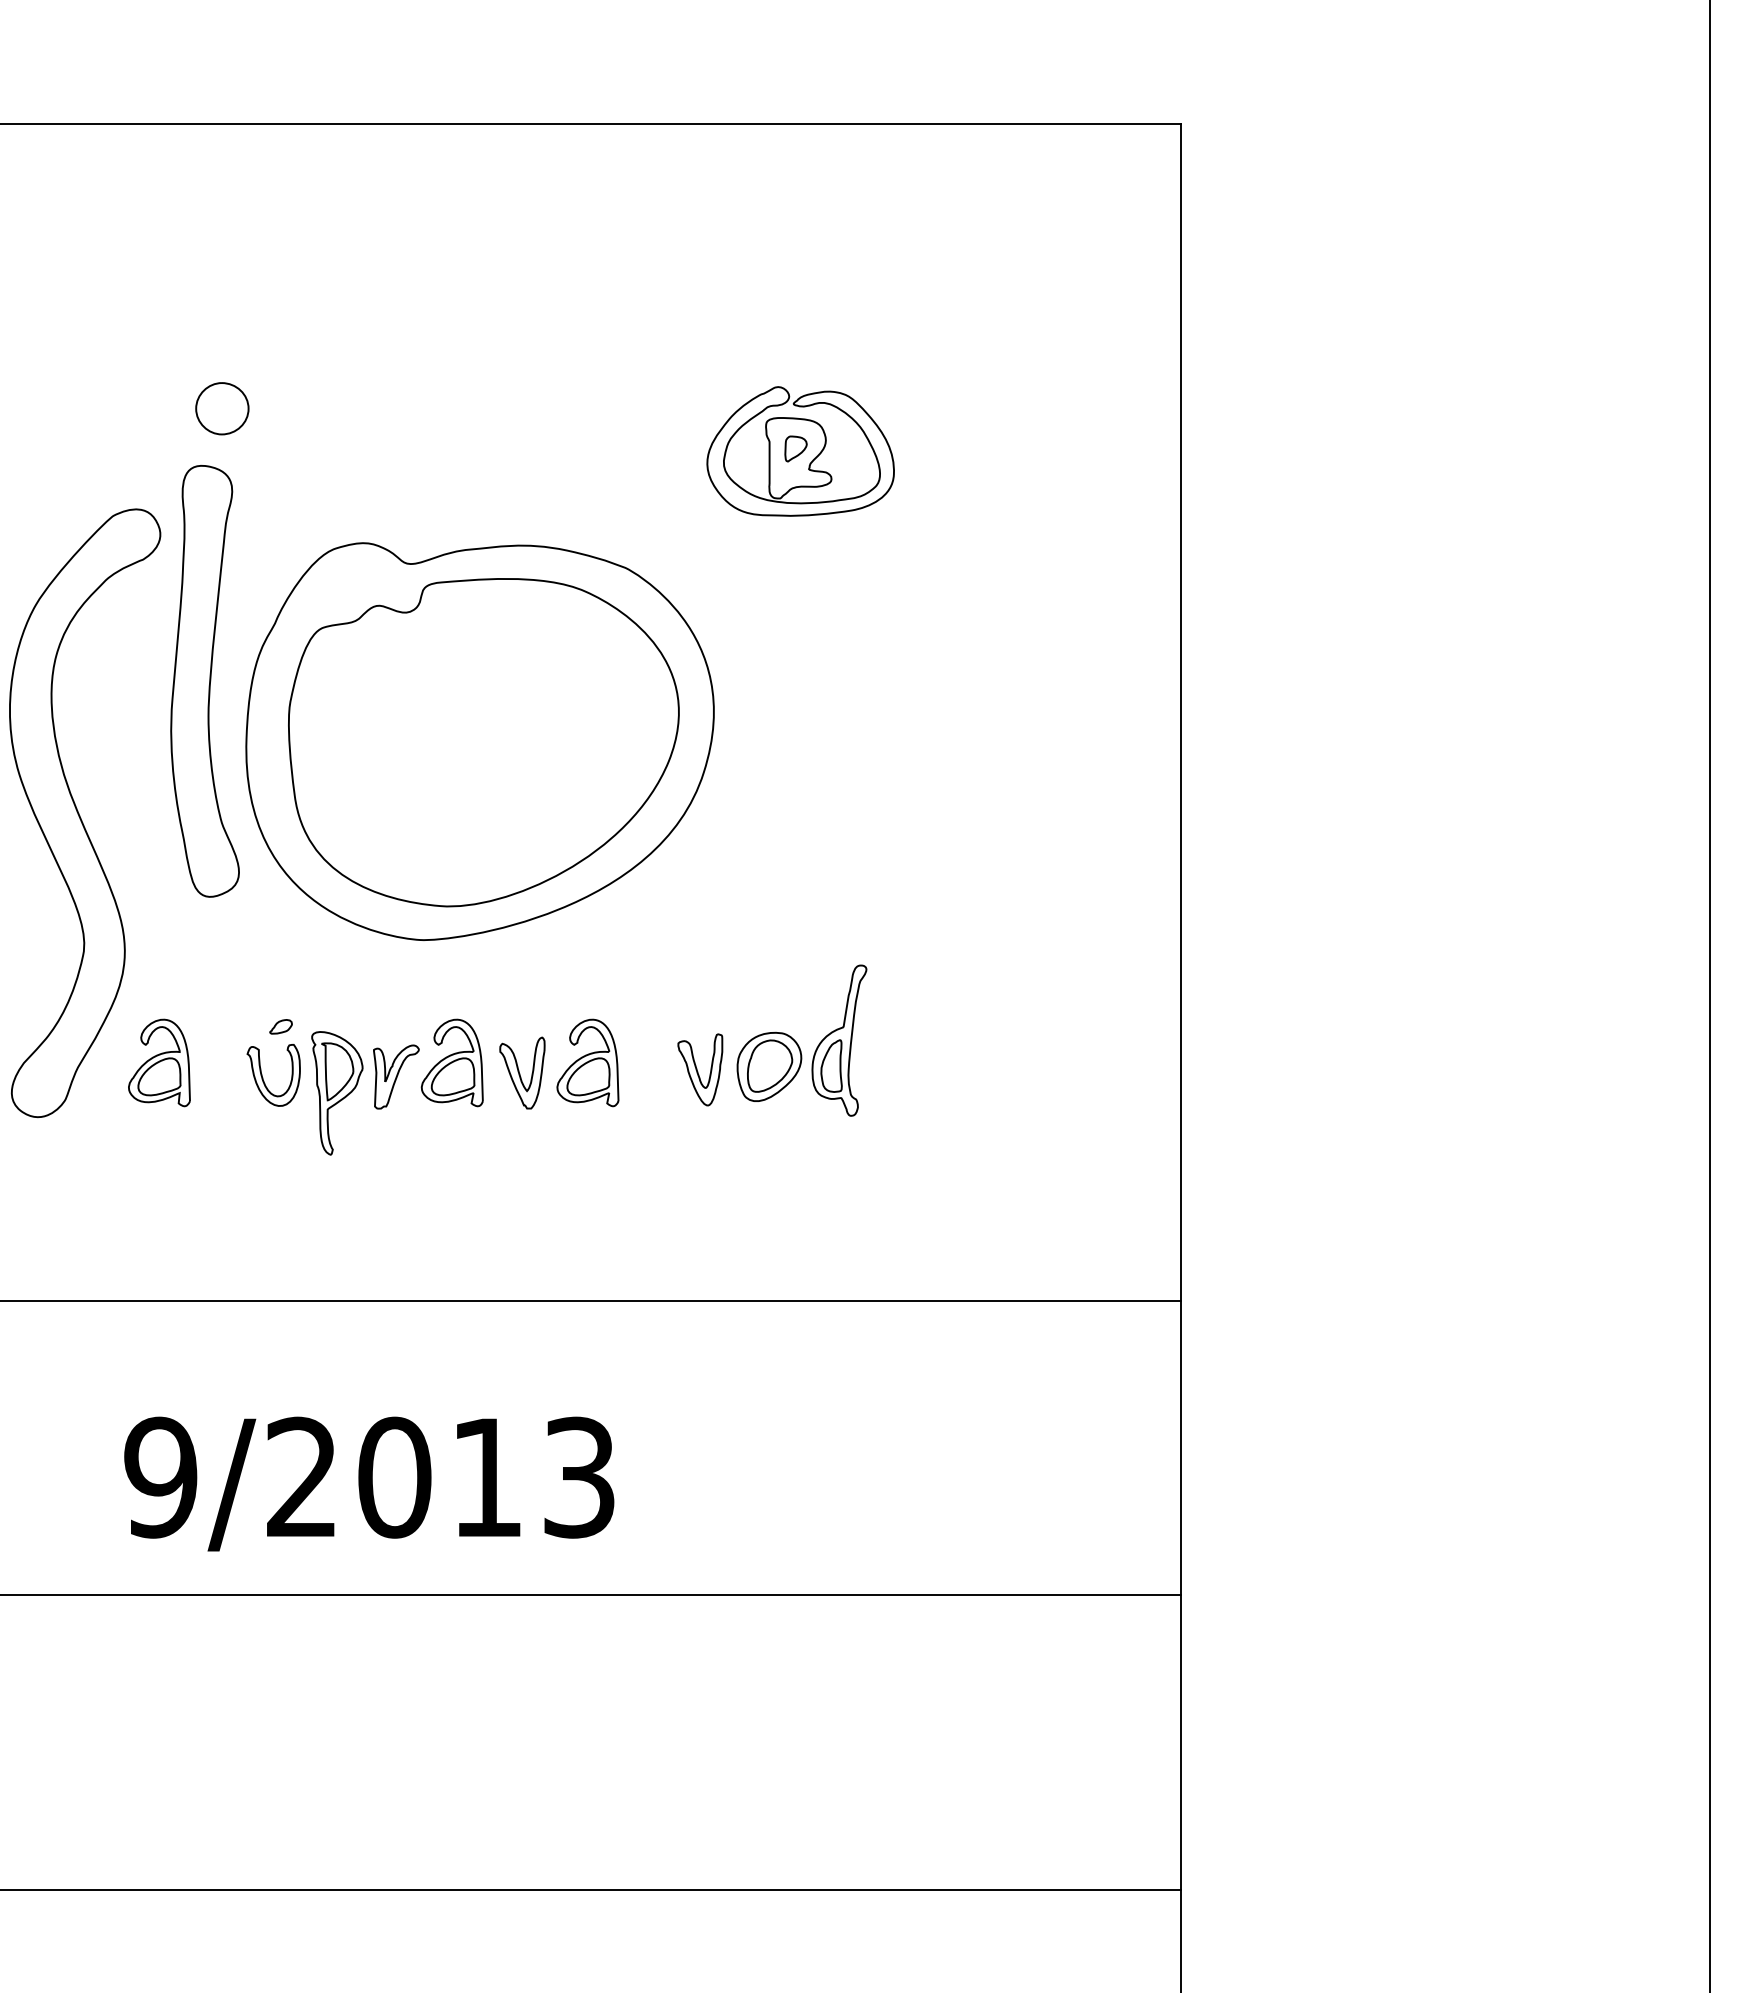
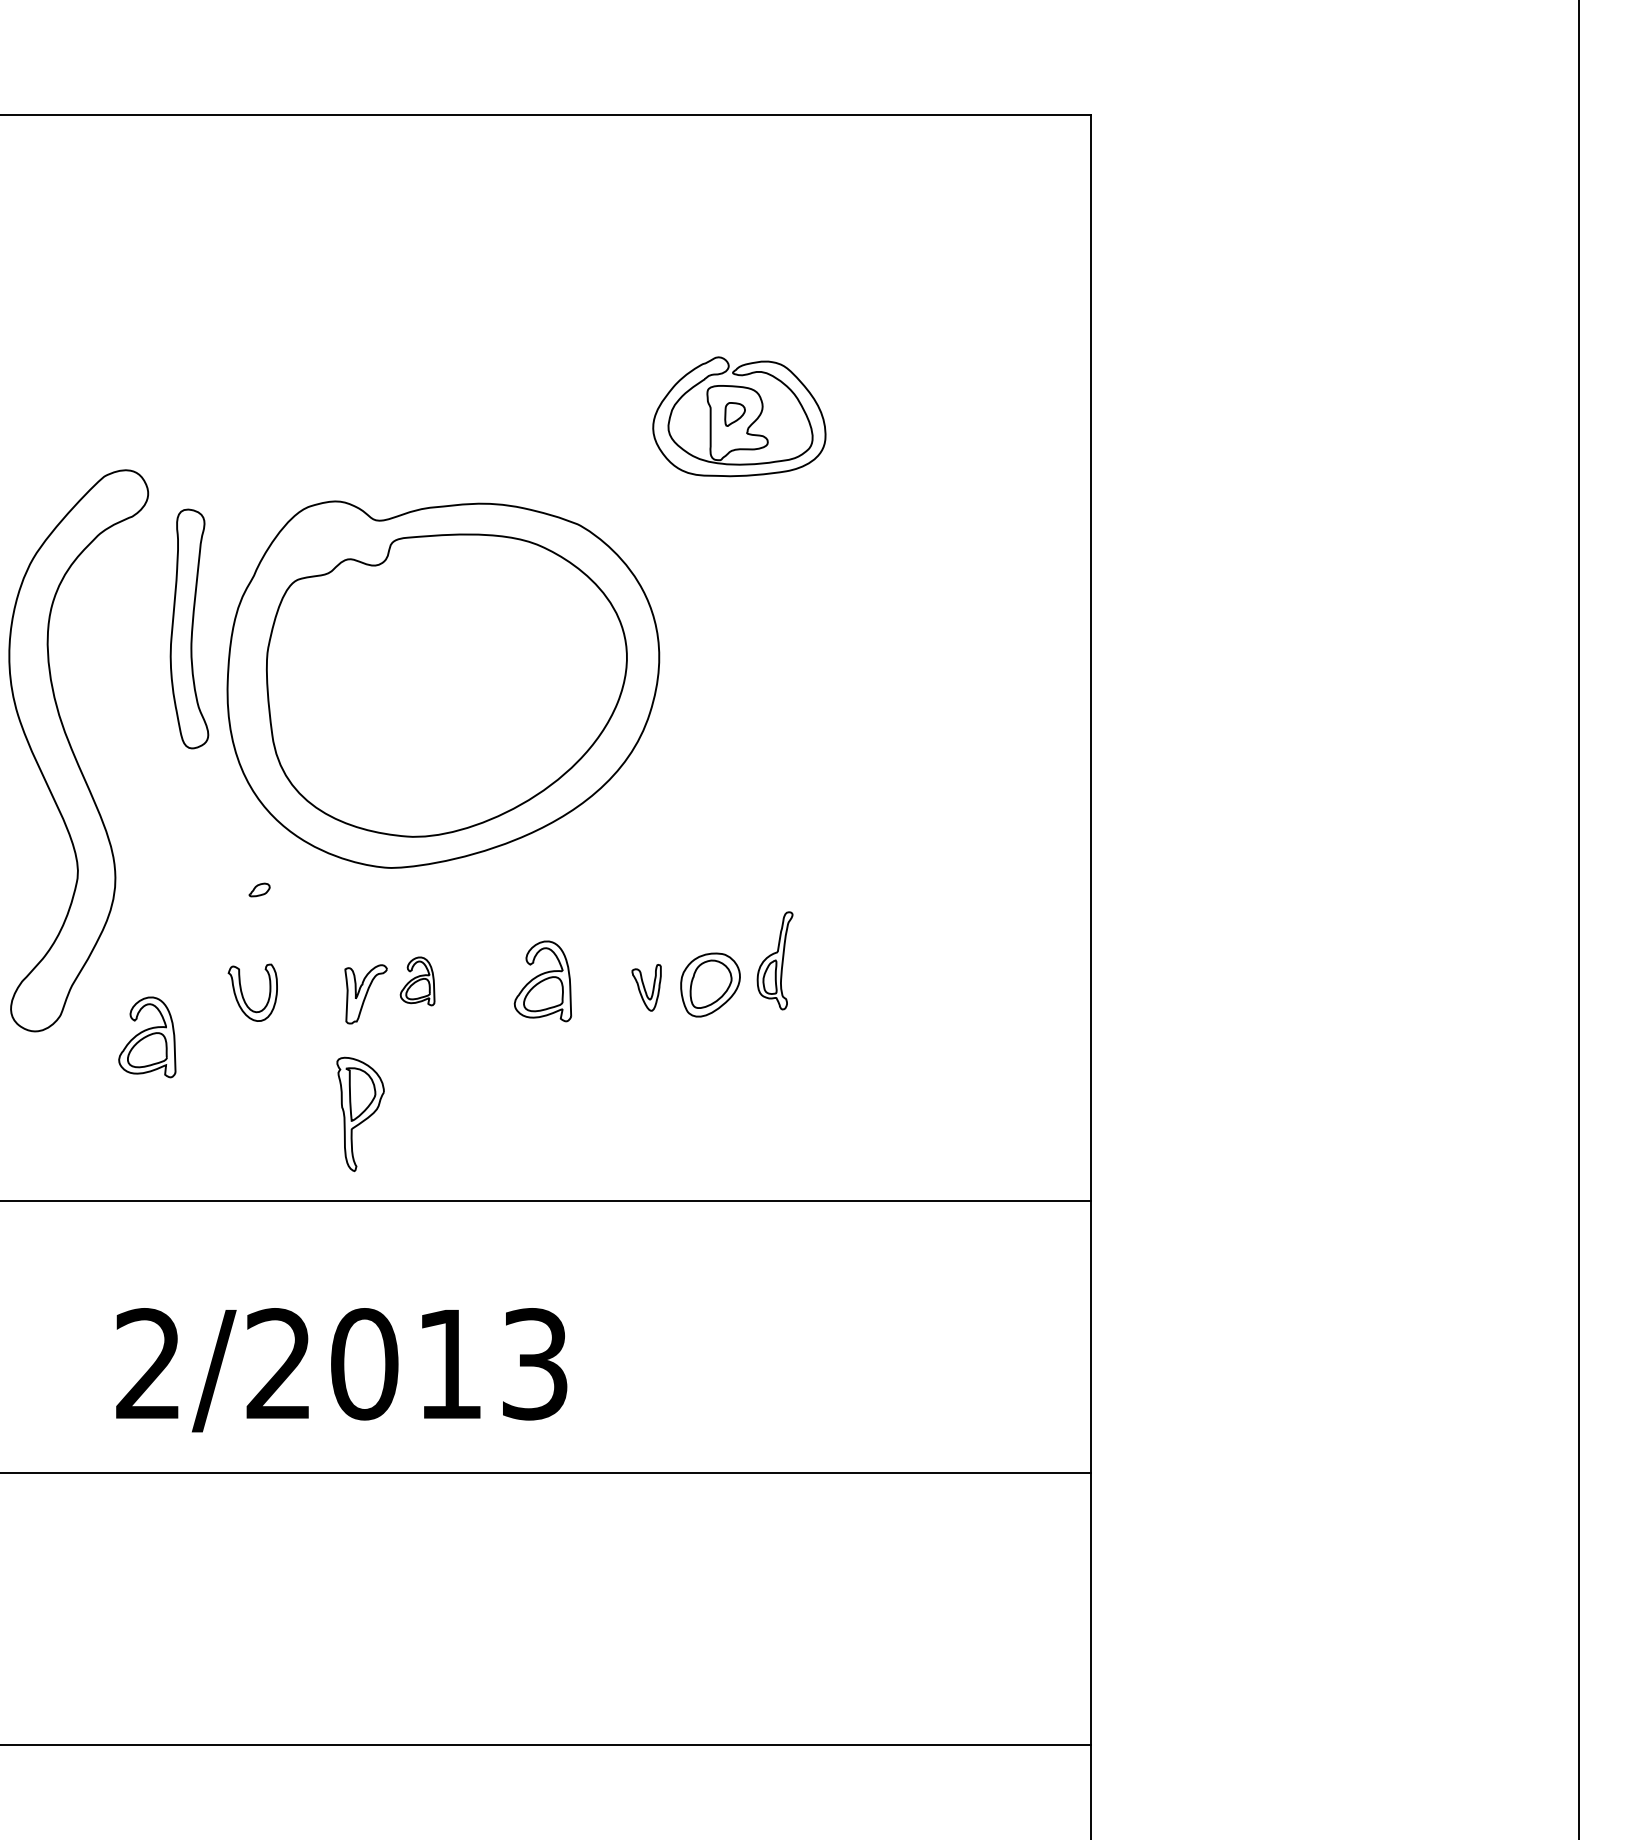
part: (222, 407) -> (205, 376), removed
part: (205, 680) -> (189, 628), size x0.6
part: (280, 1026) -> (259, 889), moved
part: (838, 1040) -> (774, 960), size x0.7
part: (159, 1063) -> (147, 1037), moved
part: (452, 1063) -> (417, 981), size x0.6
part: (700, 1069) -> (646, 987), size x0.7
part: (522, 1072) -> (482, 990), removed
part: (337, 1093) -> (360, 1114), moved
text: (160, 1477) -> (148, 1364), 9/2013 -> 2/2013

